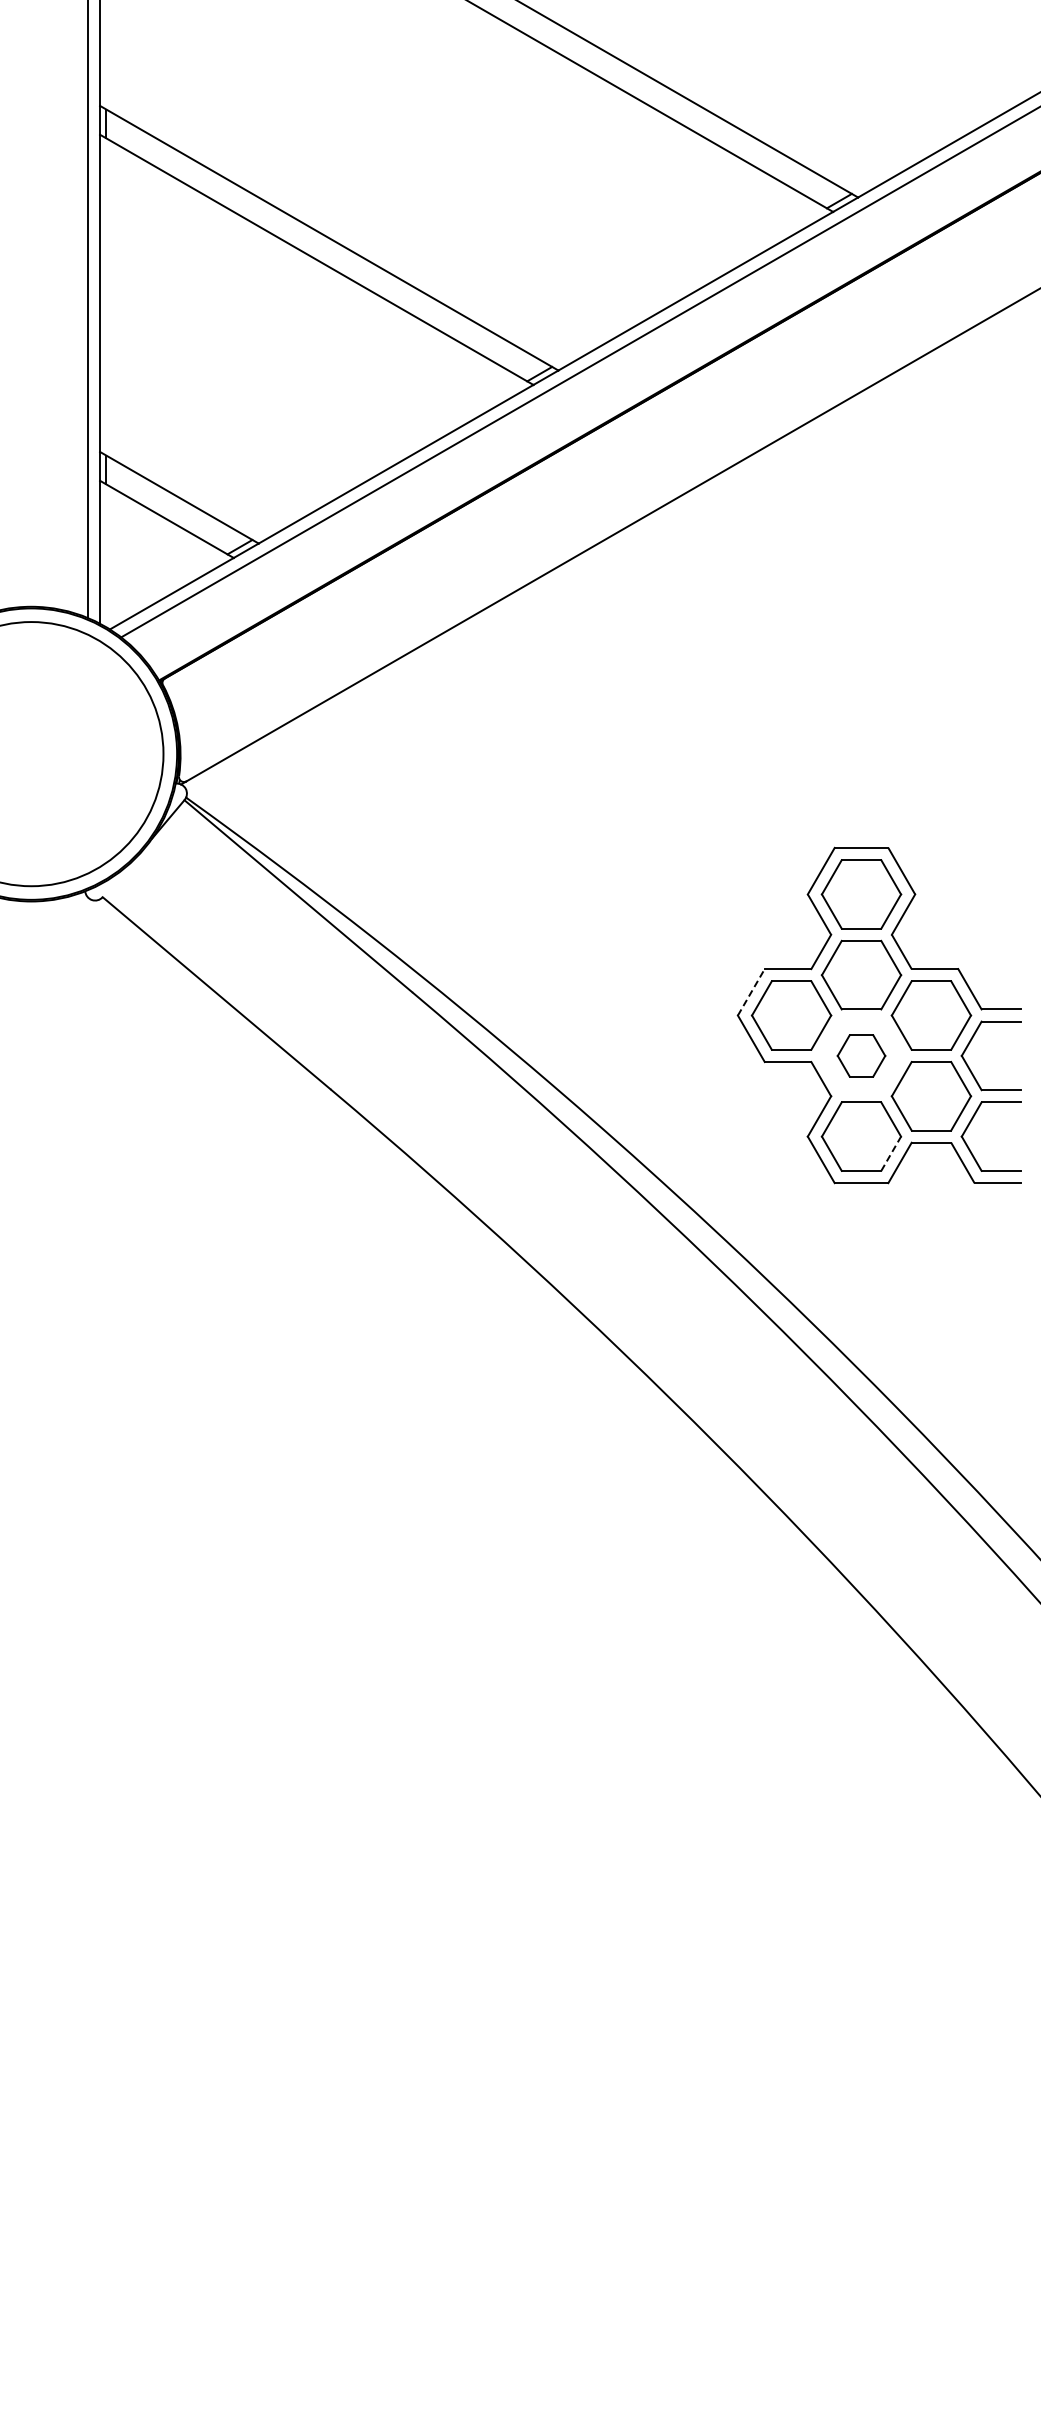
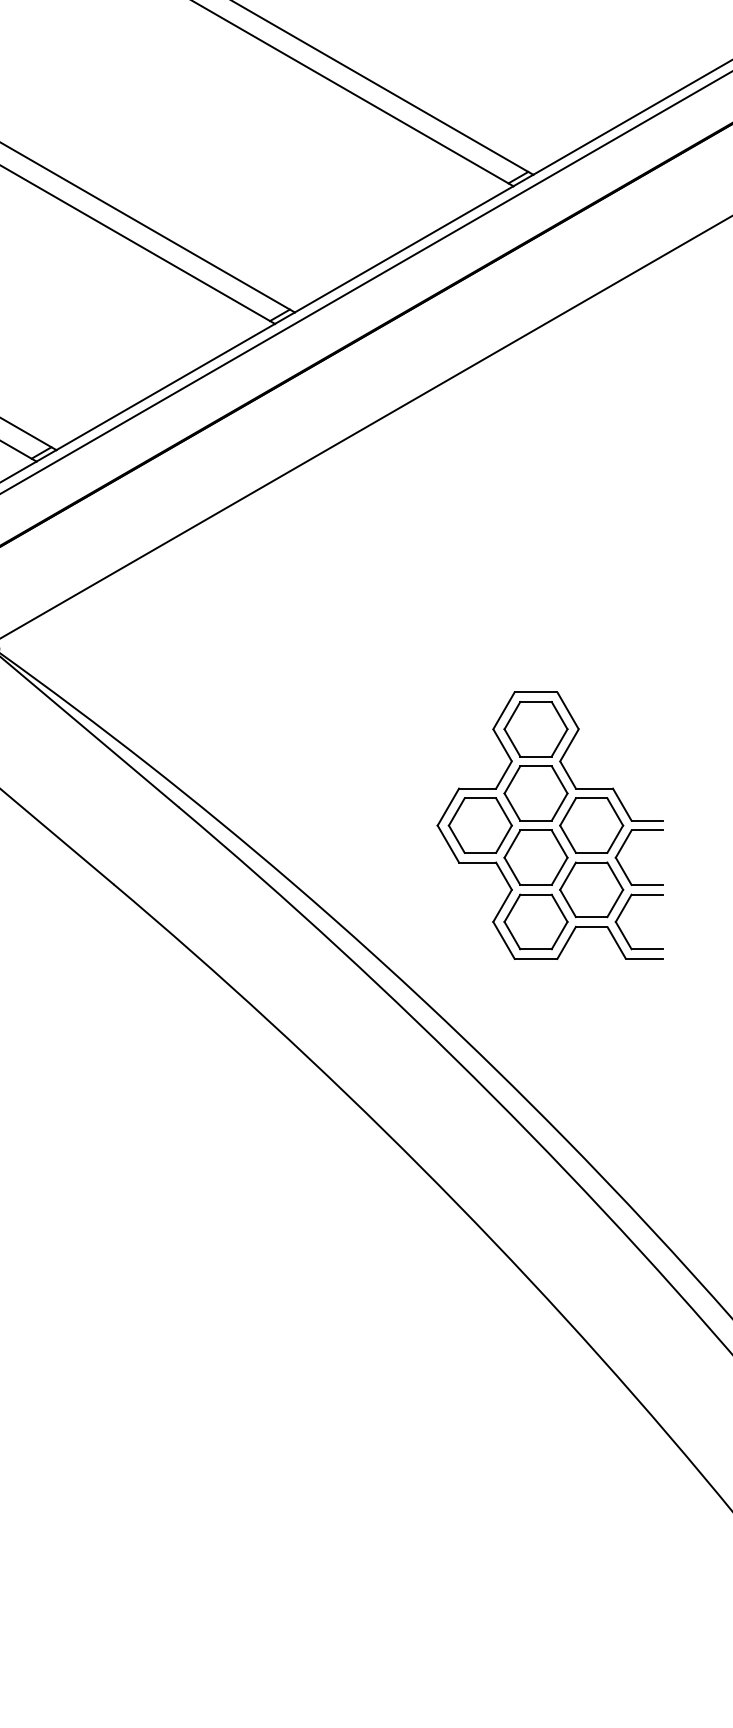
line: (751, 992) -> (448, 807), dashed -> solid
part: (861, 1055) -> (536, 857), size x1.67
line: (891, 1153) -> (559, 935), dashed -> solid

